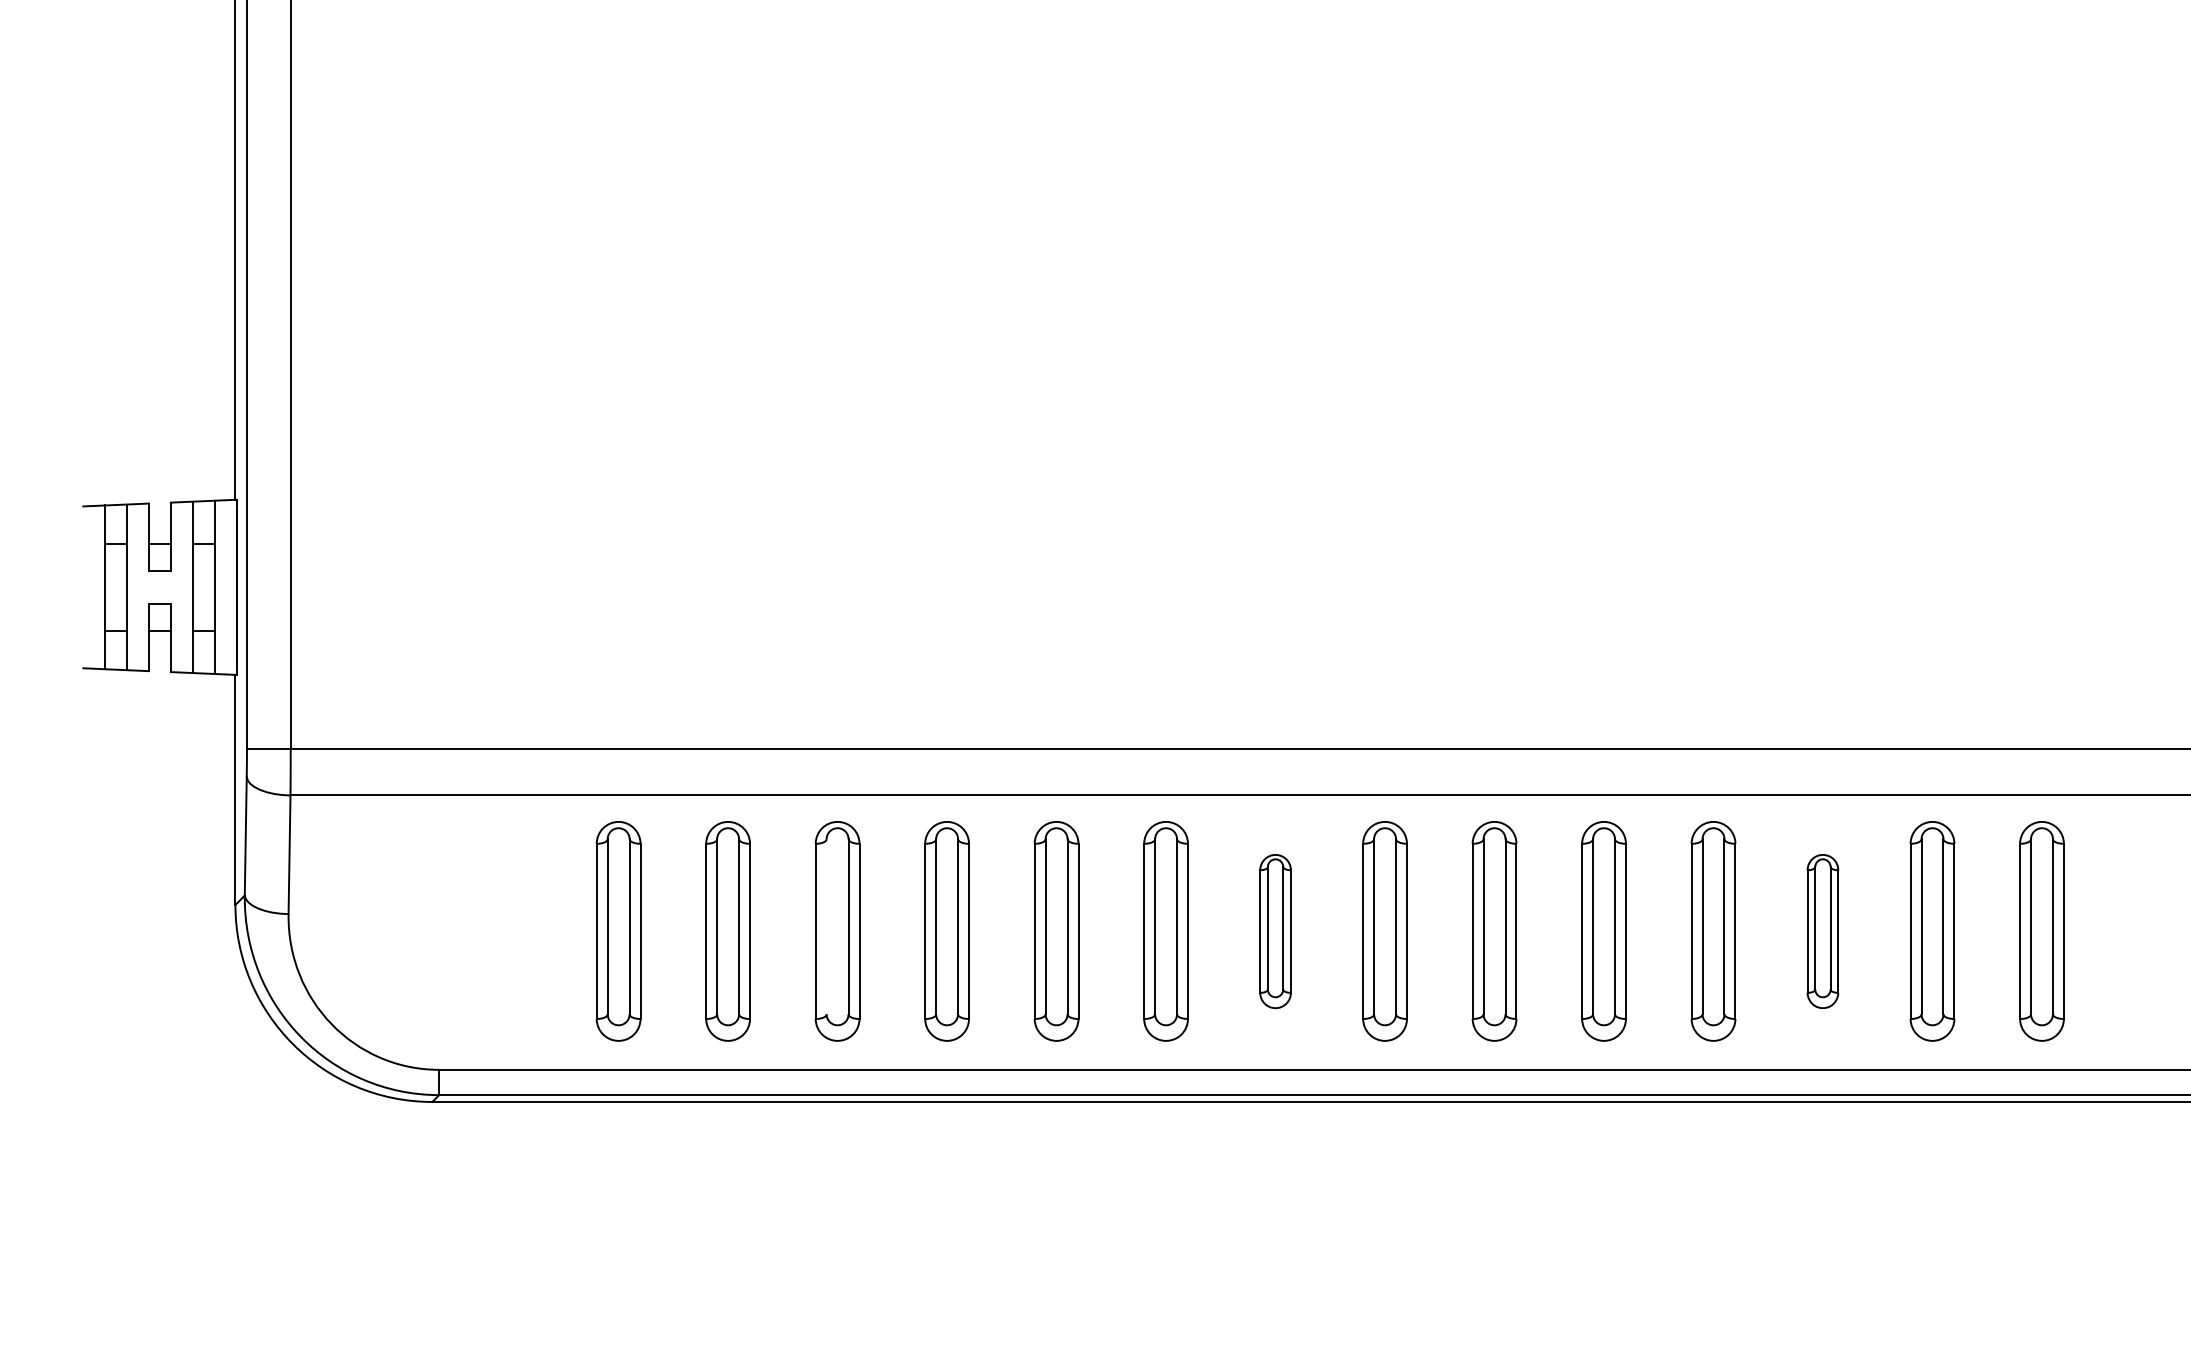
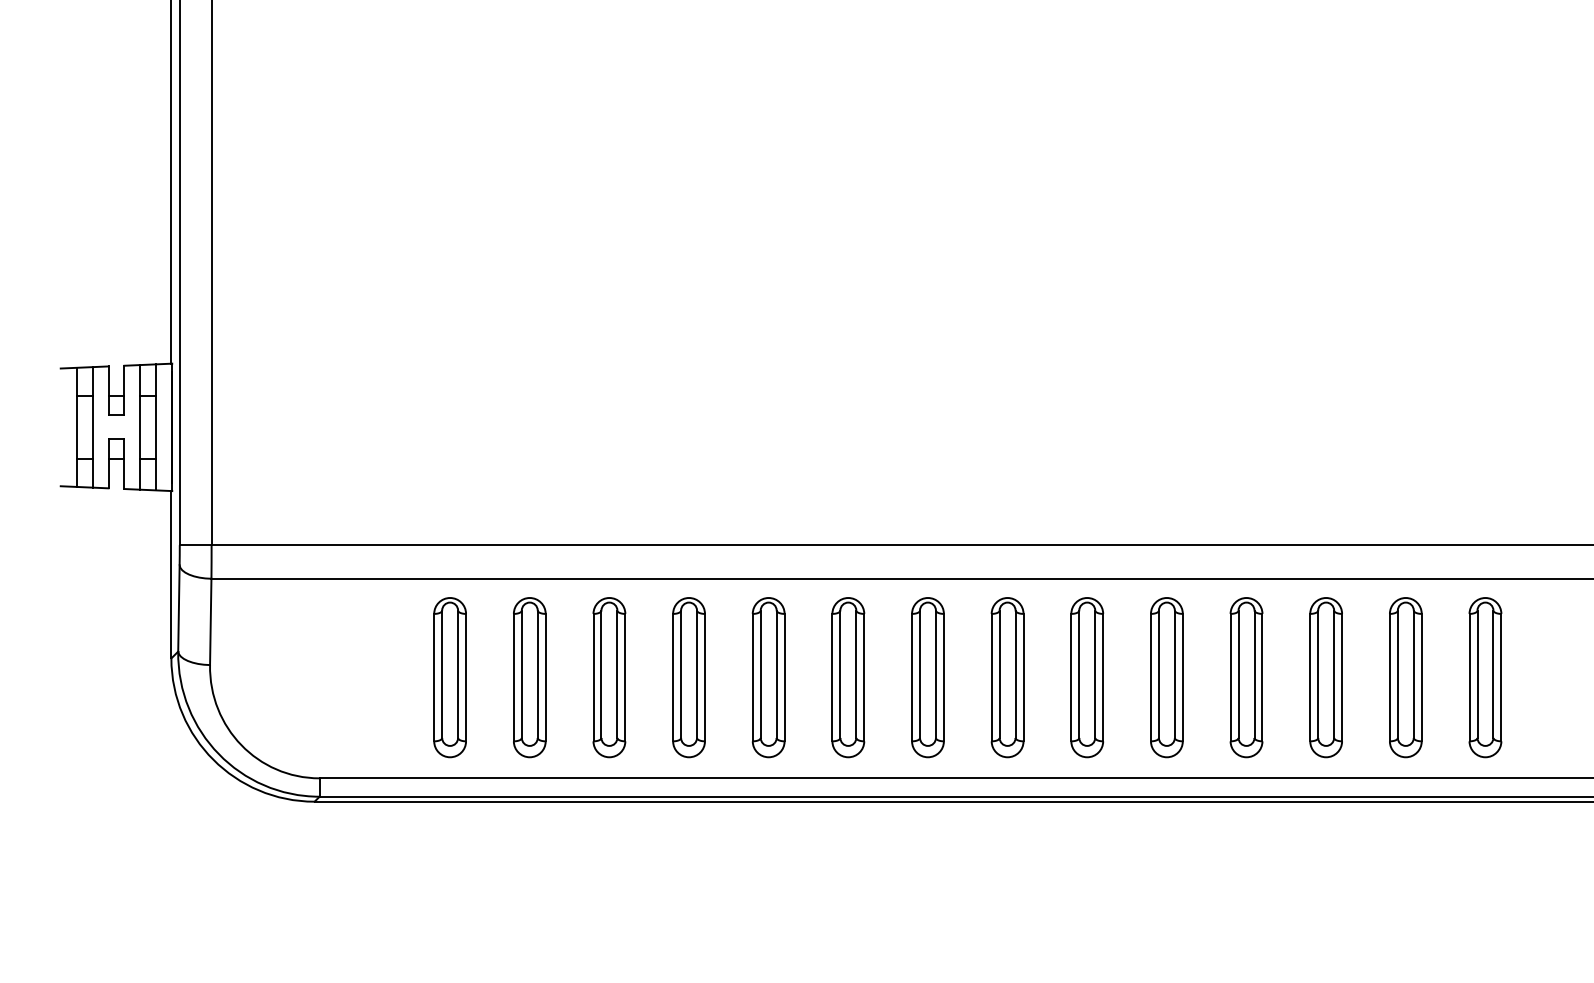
line: (826, 925) -> (601, 673), added
part: (1274, 931) -> (927, 677), size x1.43
part: (1822, 931) -> (1325, 677), size x1.43

